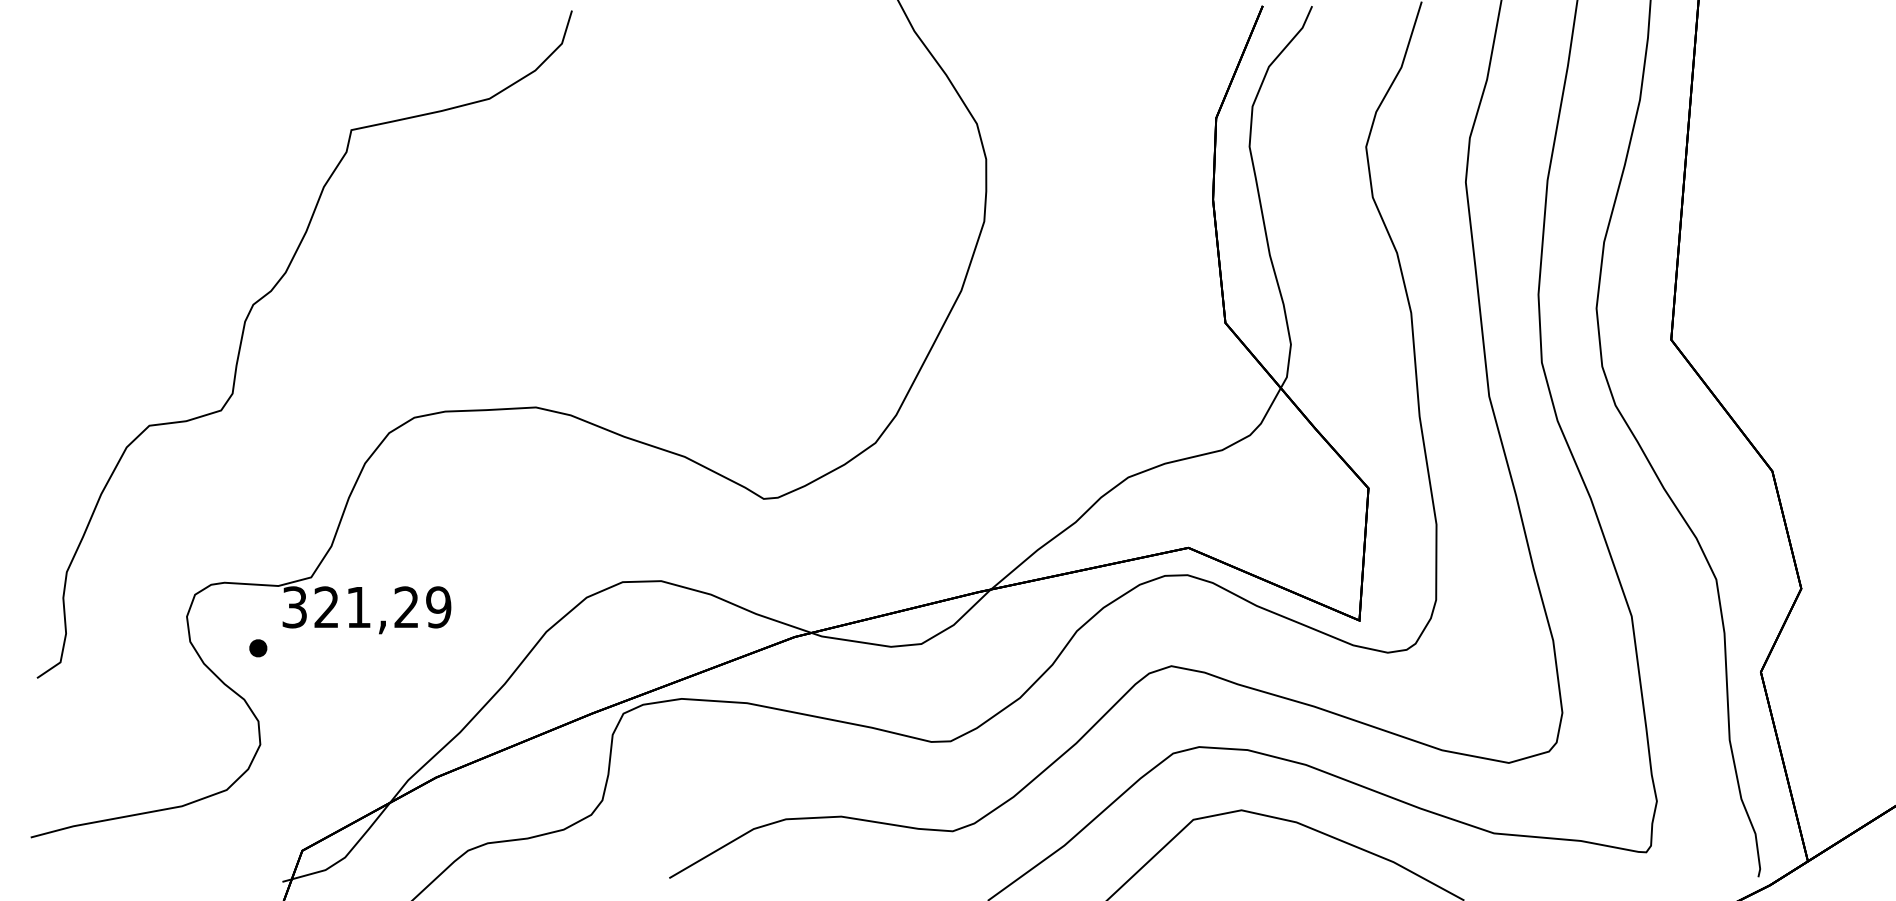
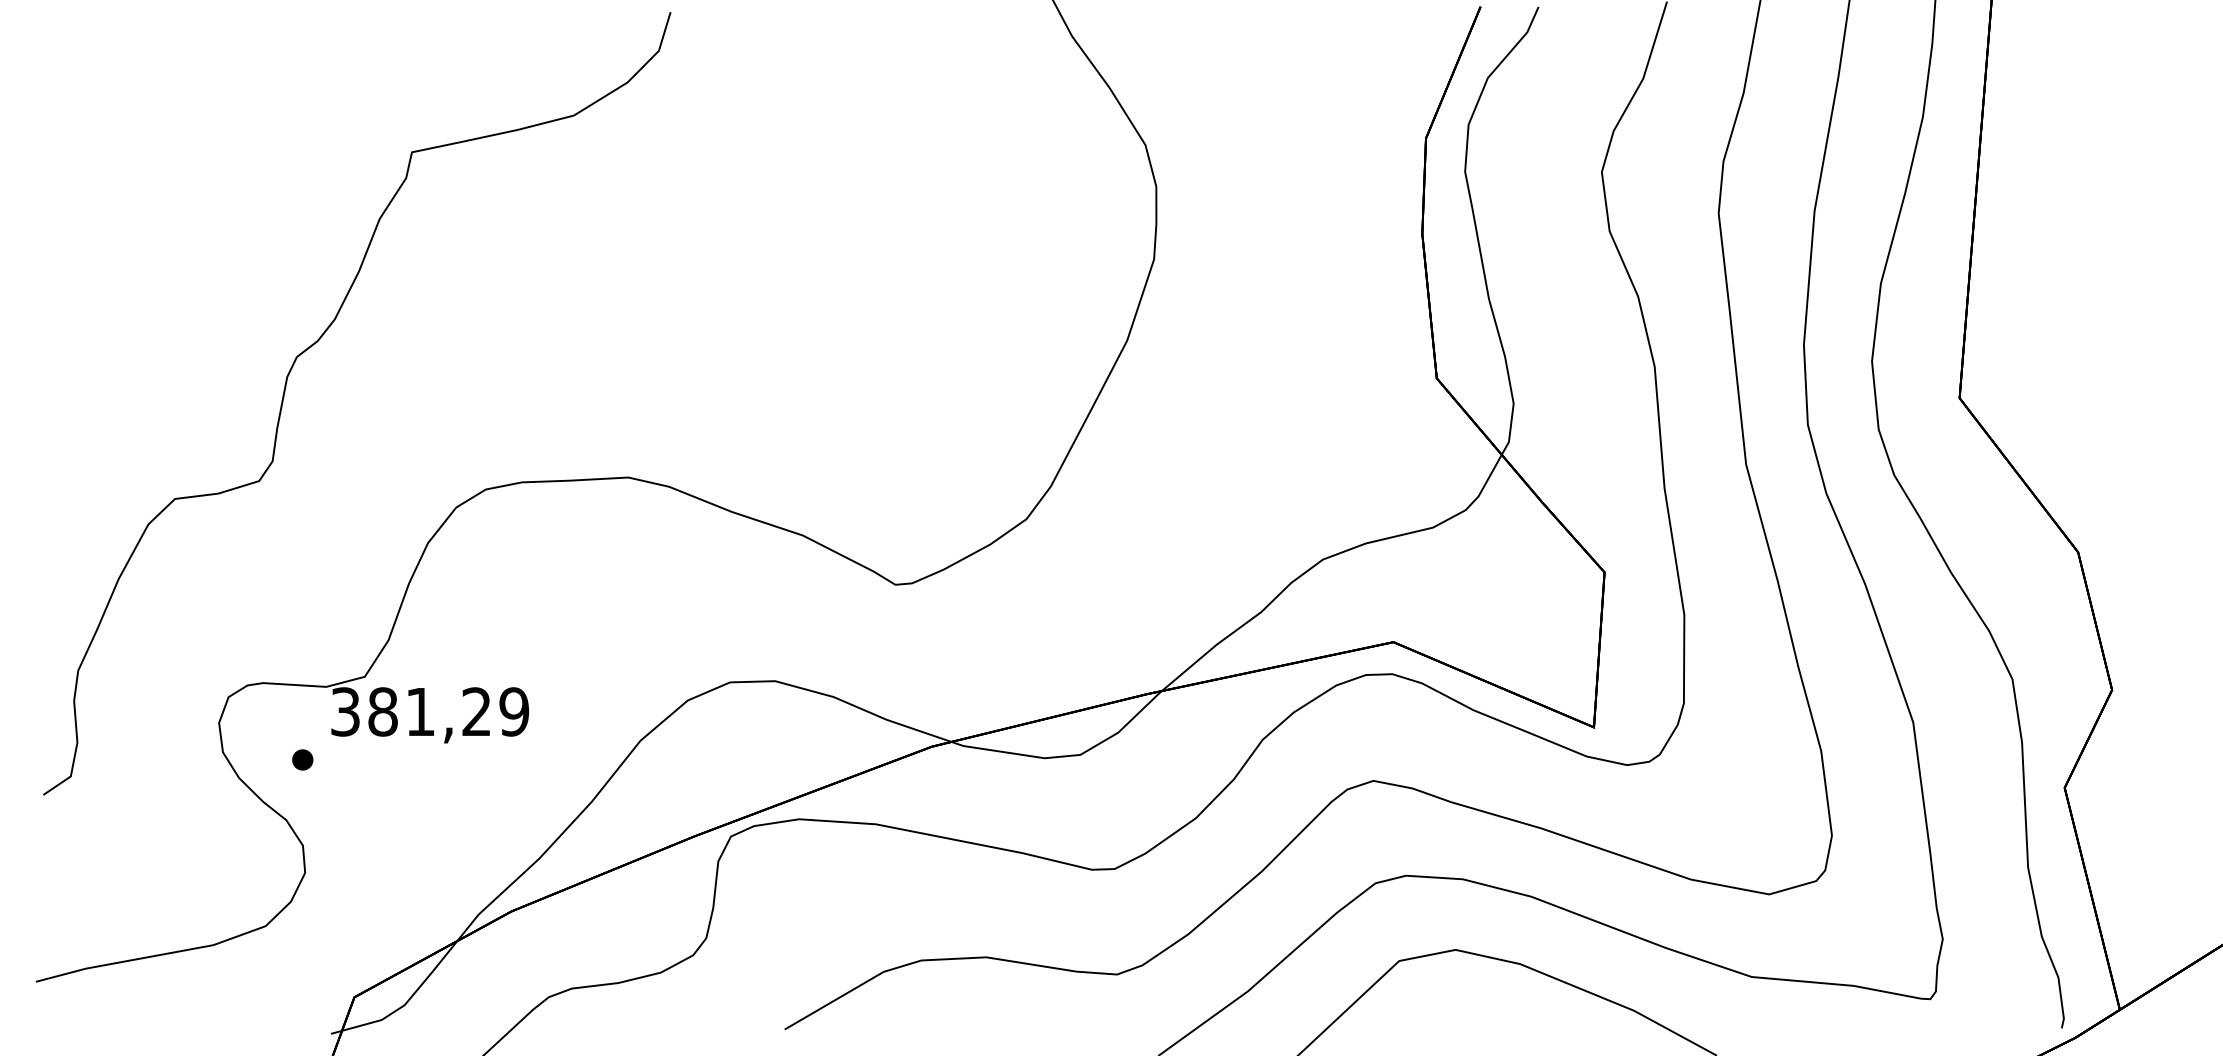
text: (326, 606) -> (382, 711), 321,29 -> 381,29

